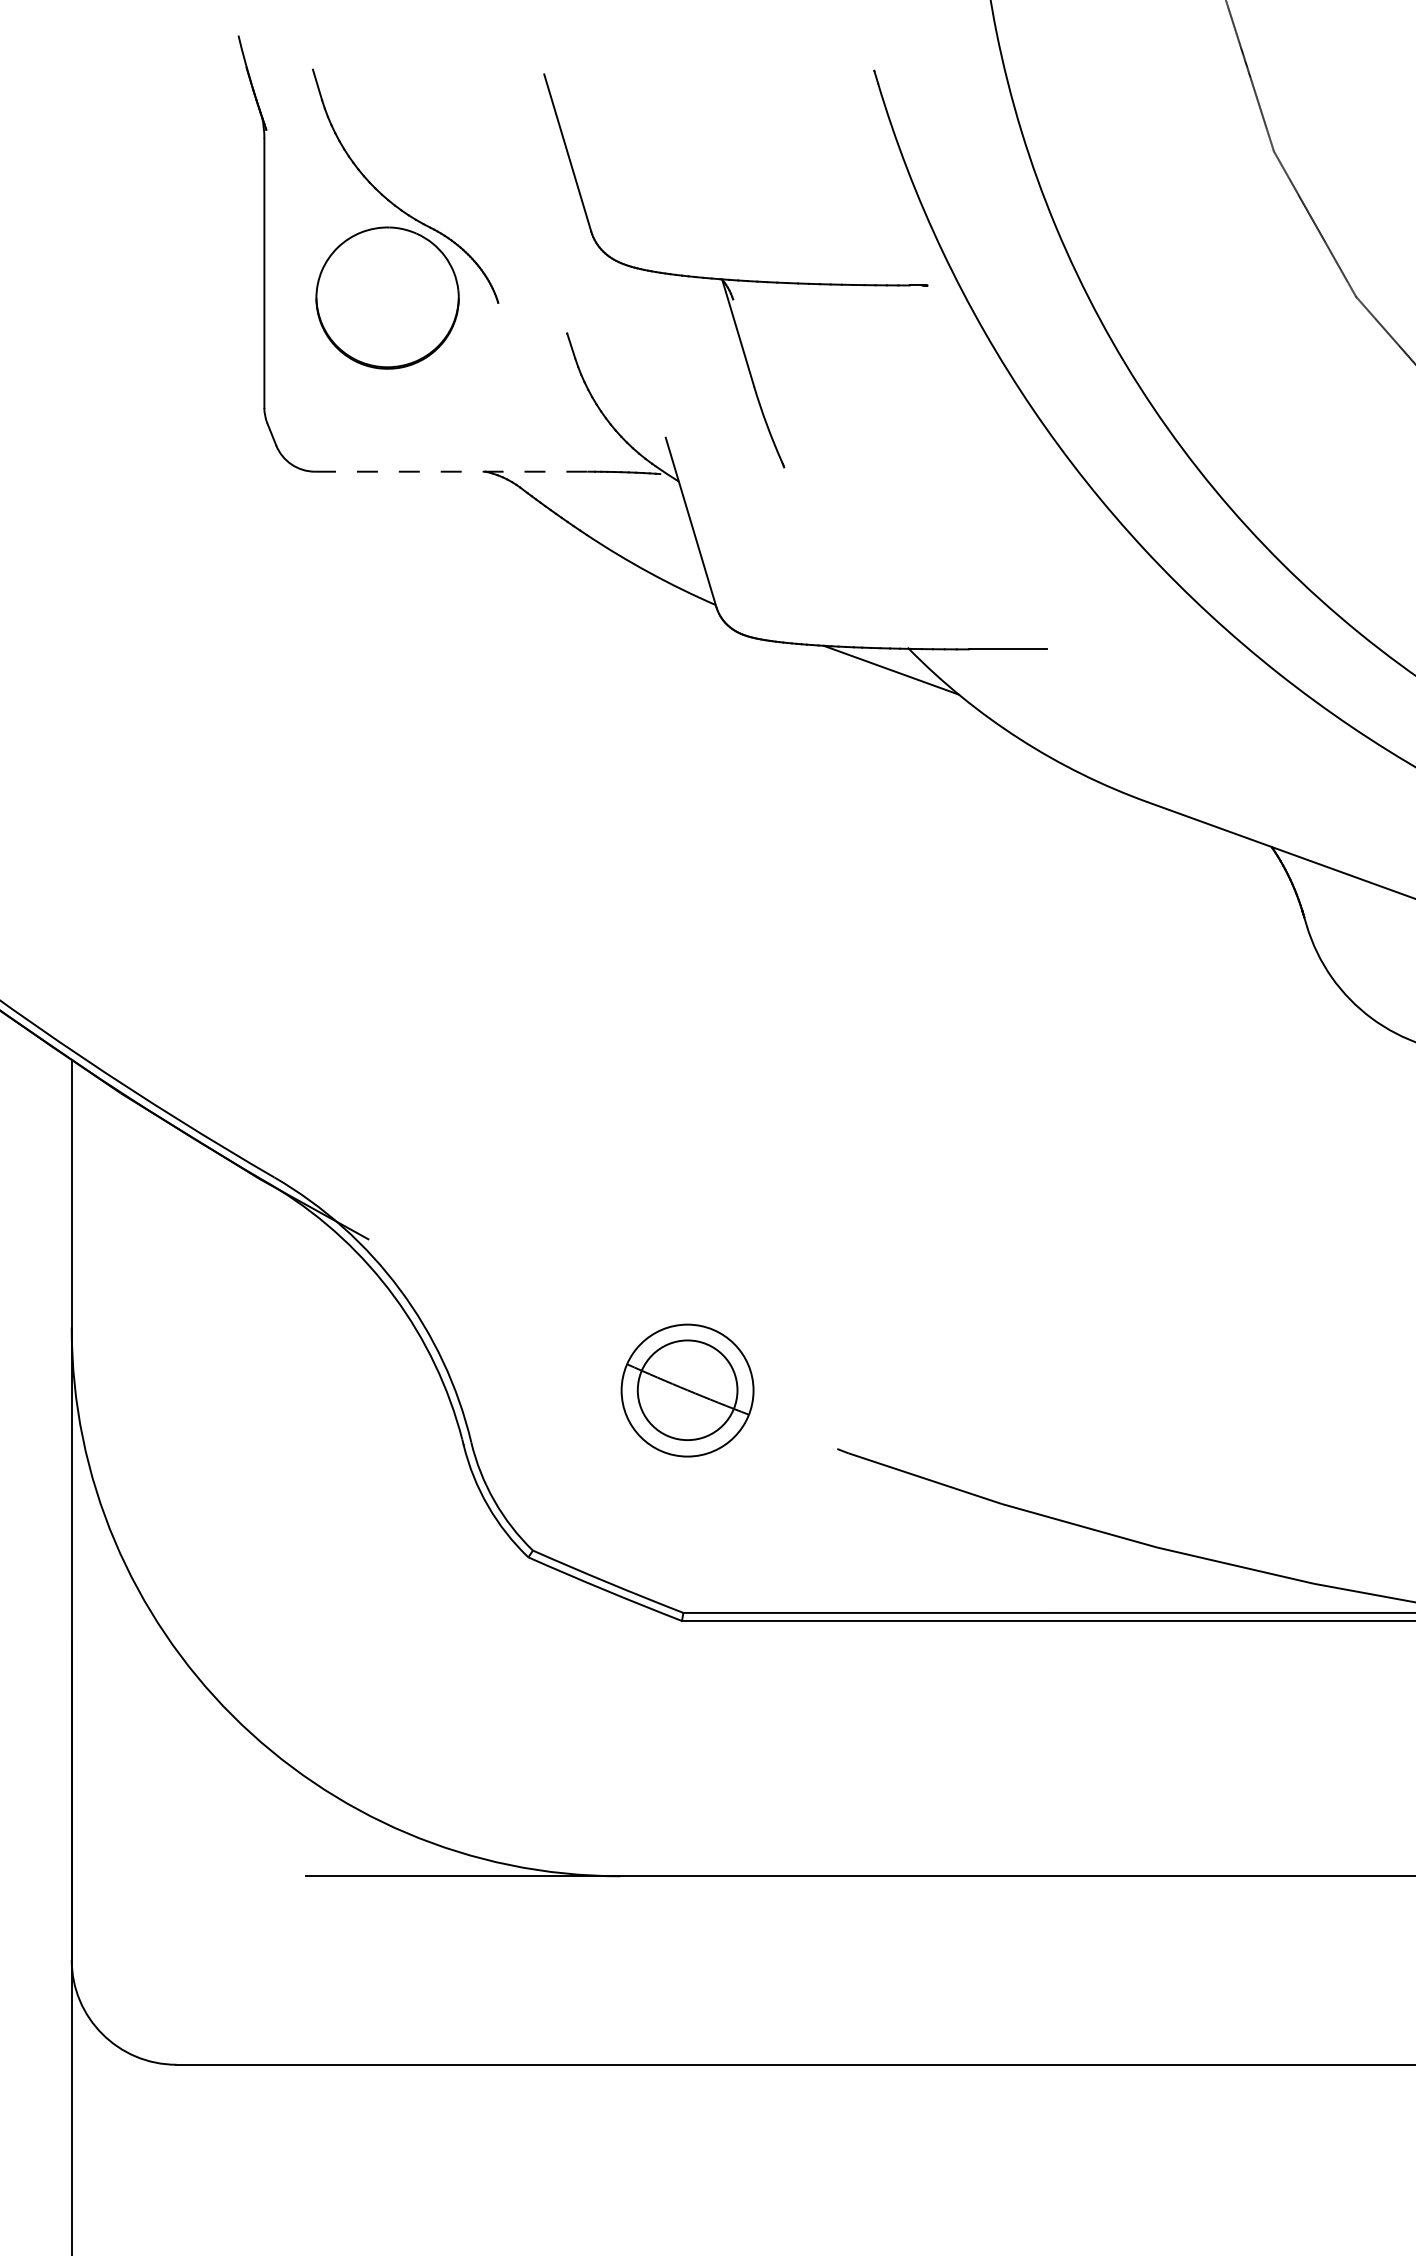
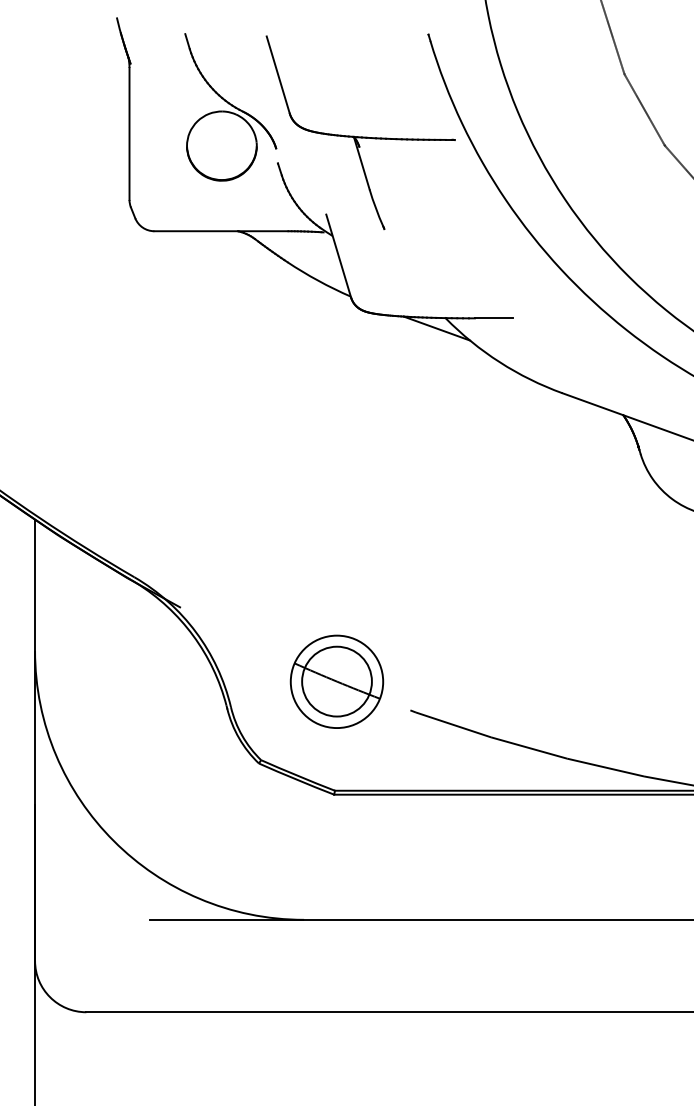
part: (405, 219) -> (230, 107), moved
line: (452, 472) -> (221, 231), dashed -> solid
part: (686, 1390) -> (336, 681), size x1.43

